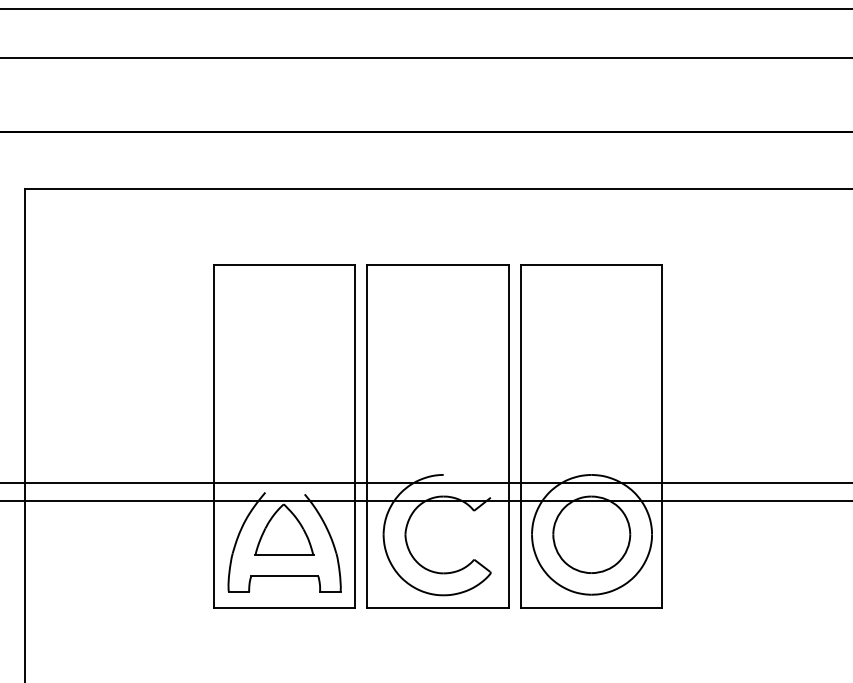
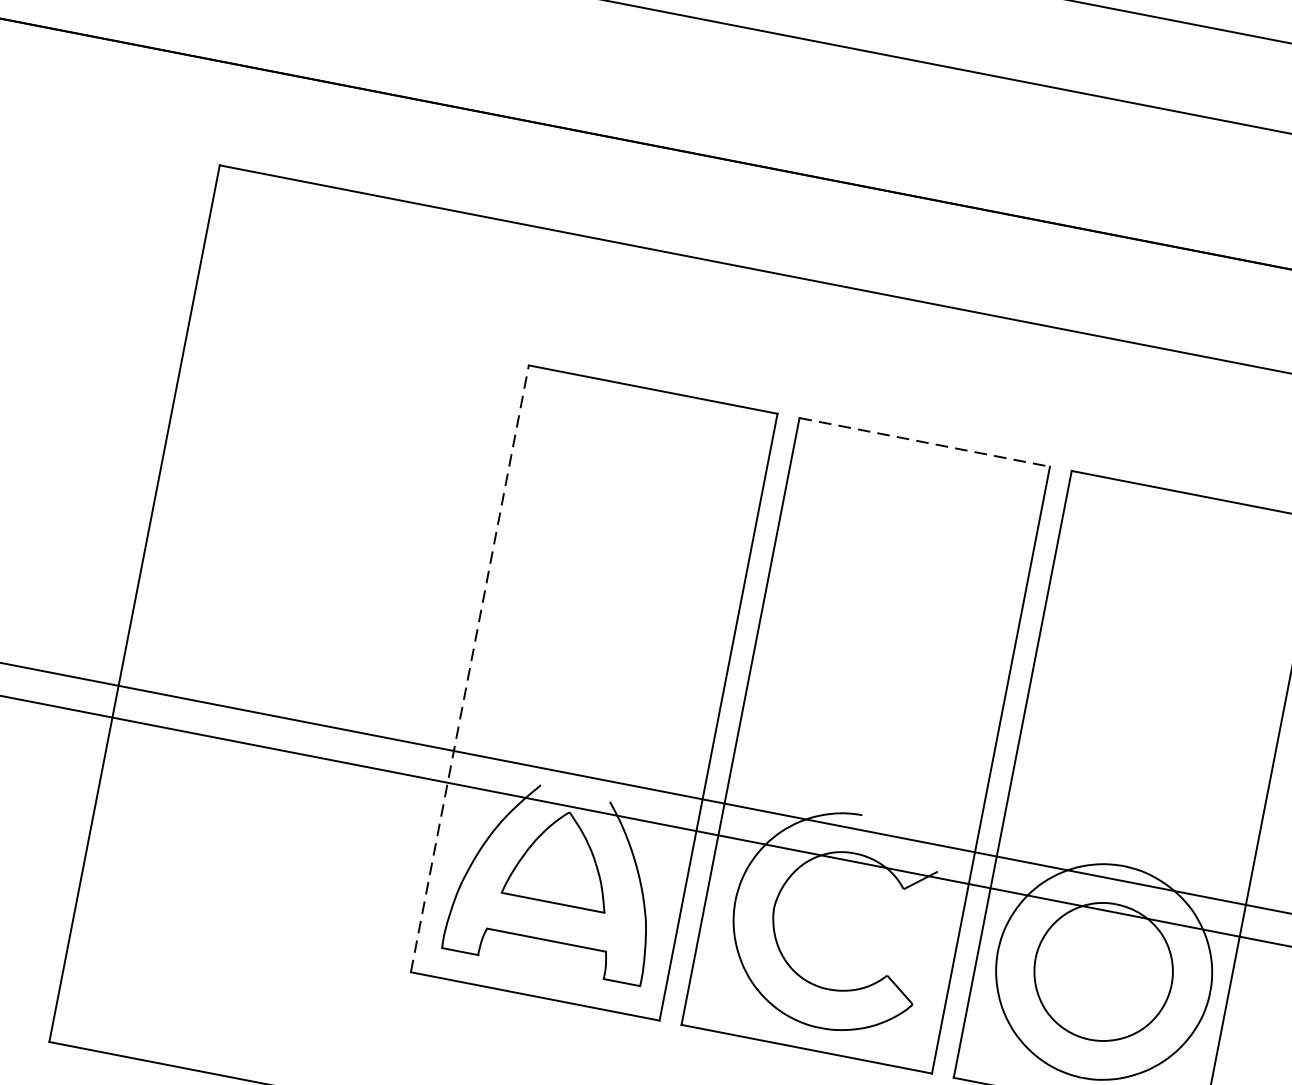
line: (438, 265) -> (925, 443), solid -> dashed
line: (214, 436) -> (470, 668), solid -> dashed

